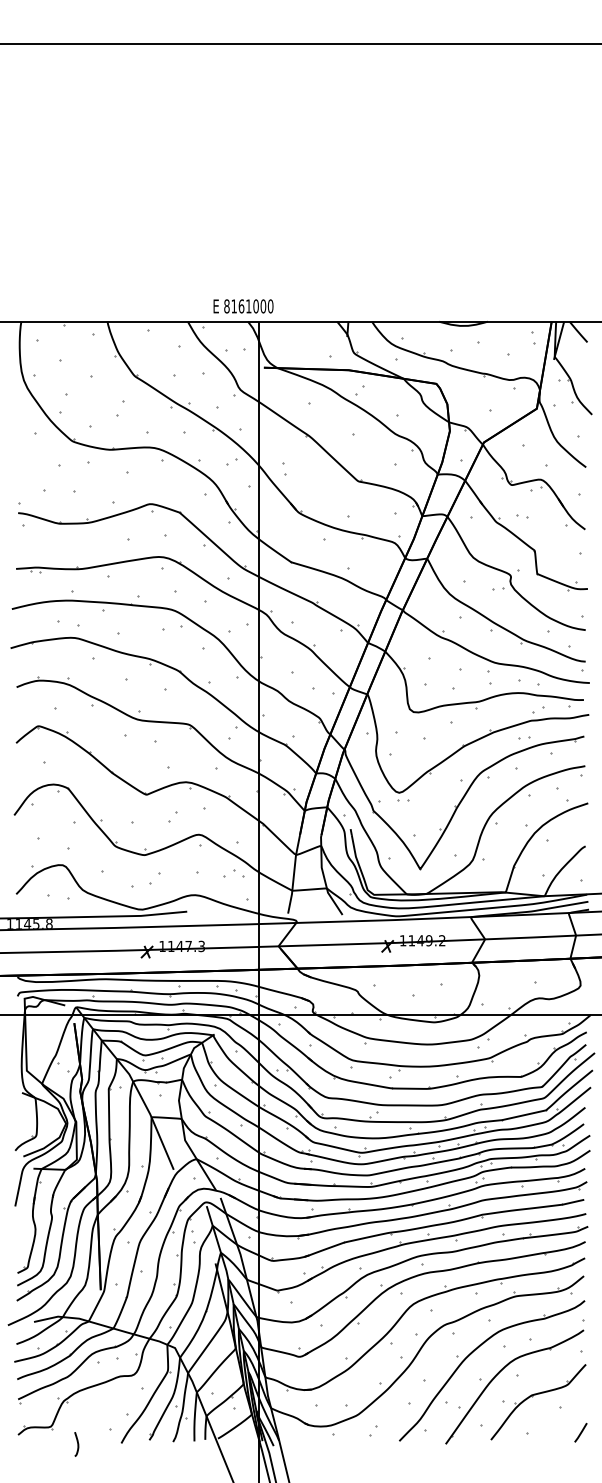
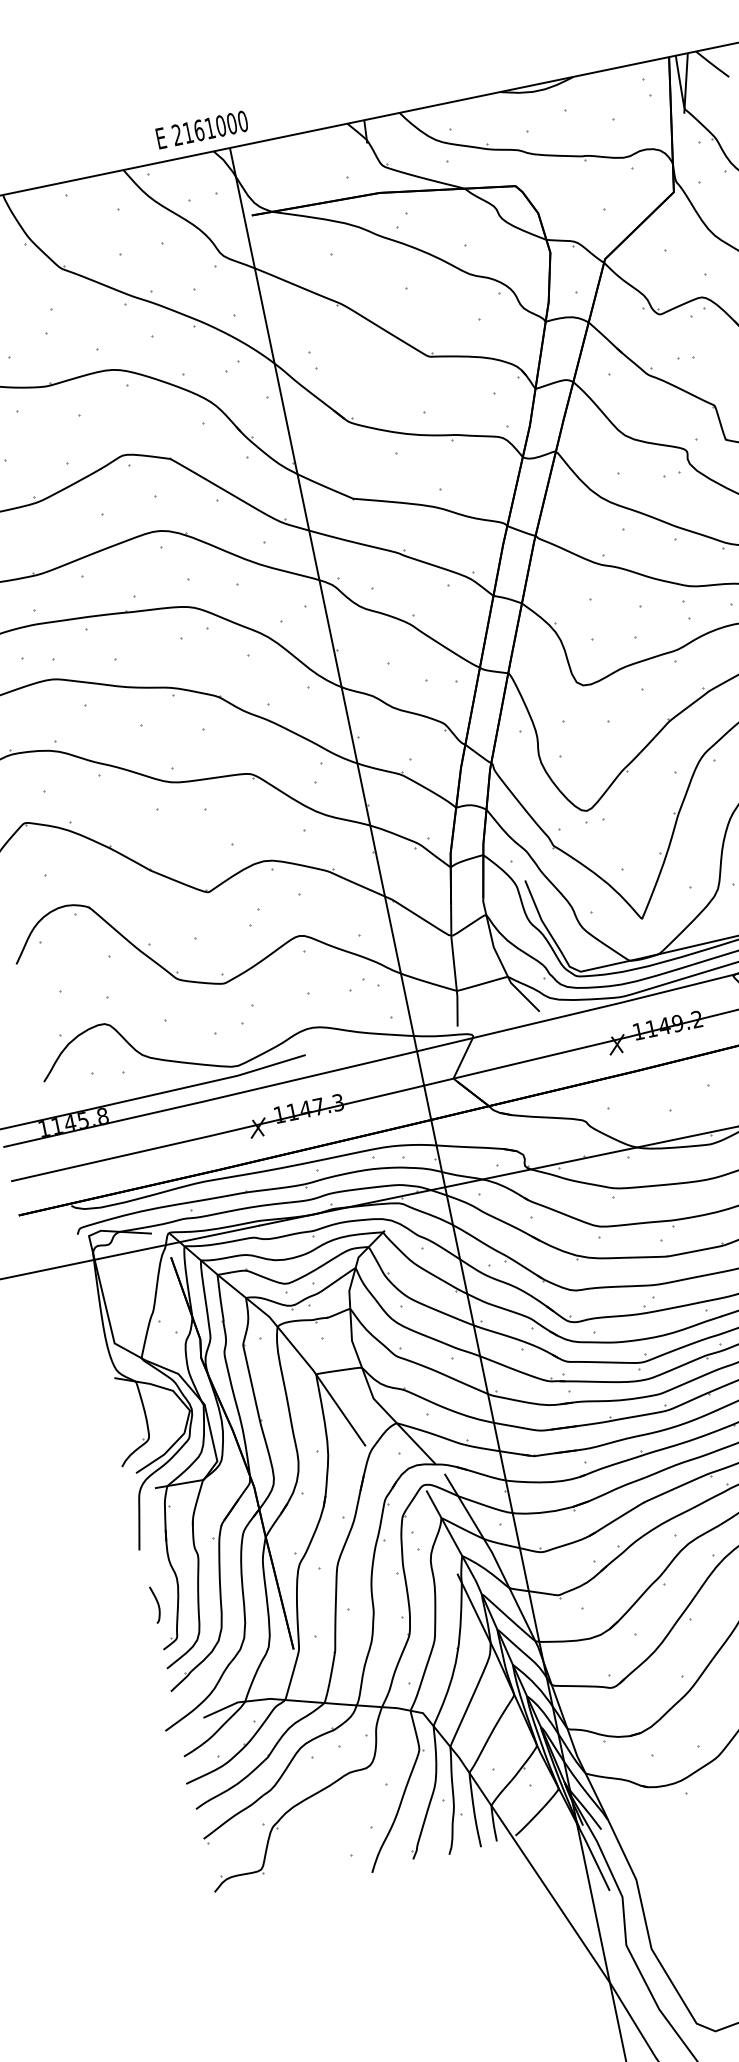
text: (226, 306) -> (176, 135), 8161000 -> 2161000
curve: (77, 1444) -> (157, 1604), moved

